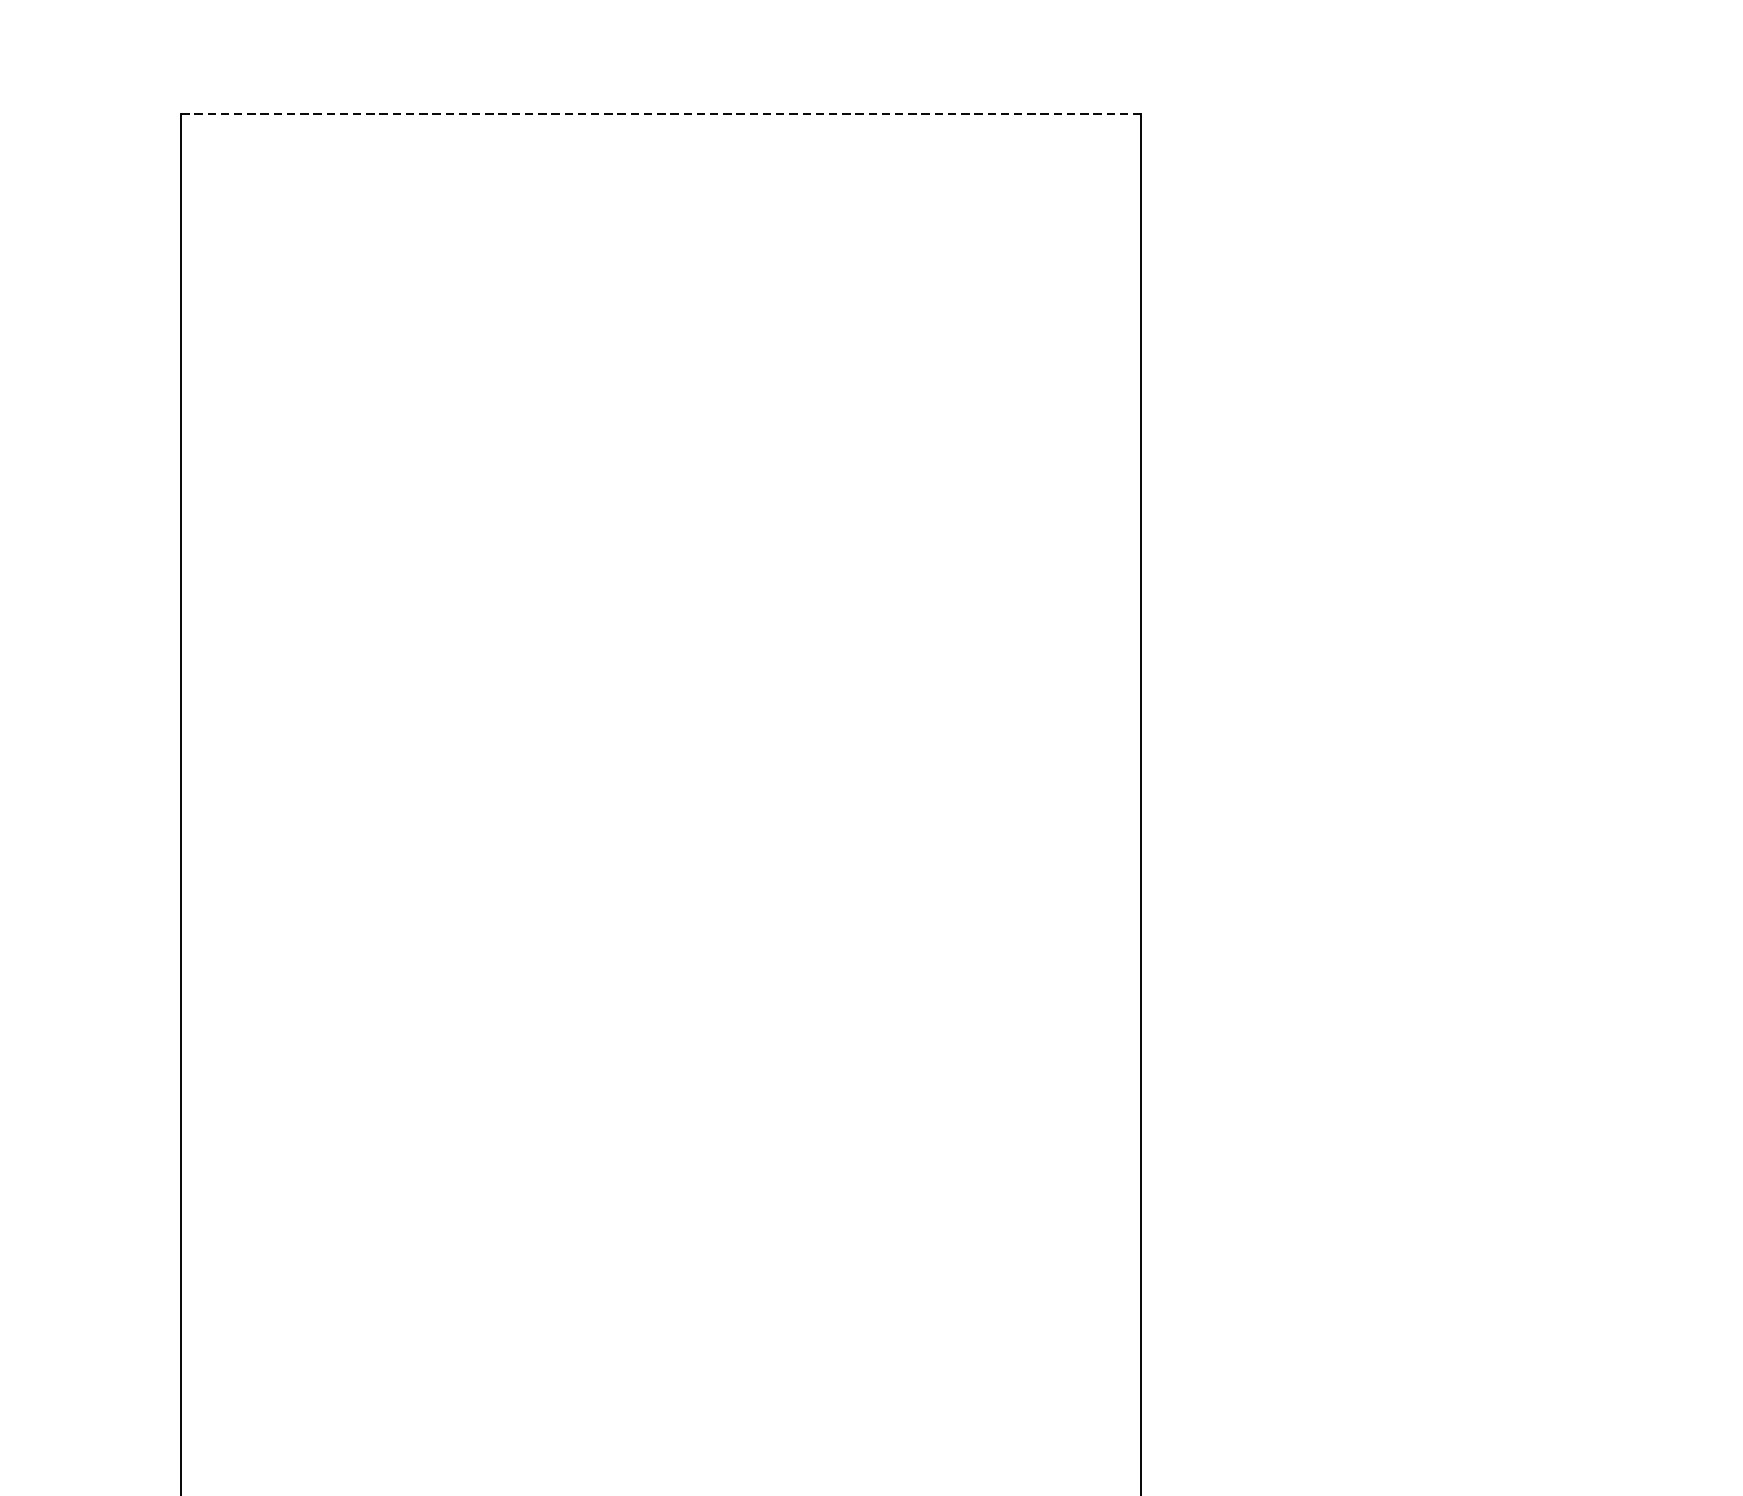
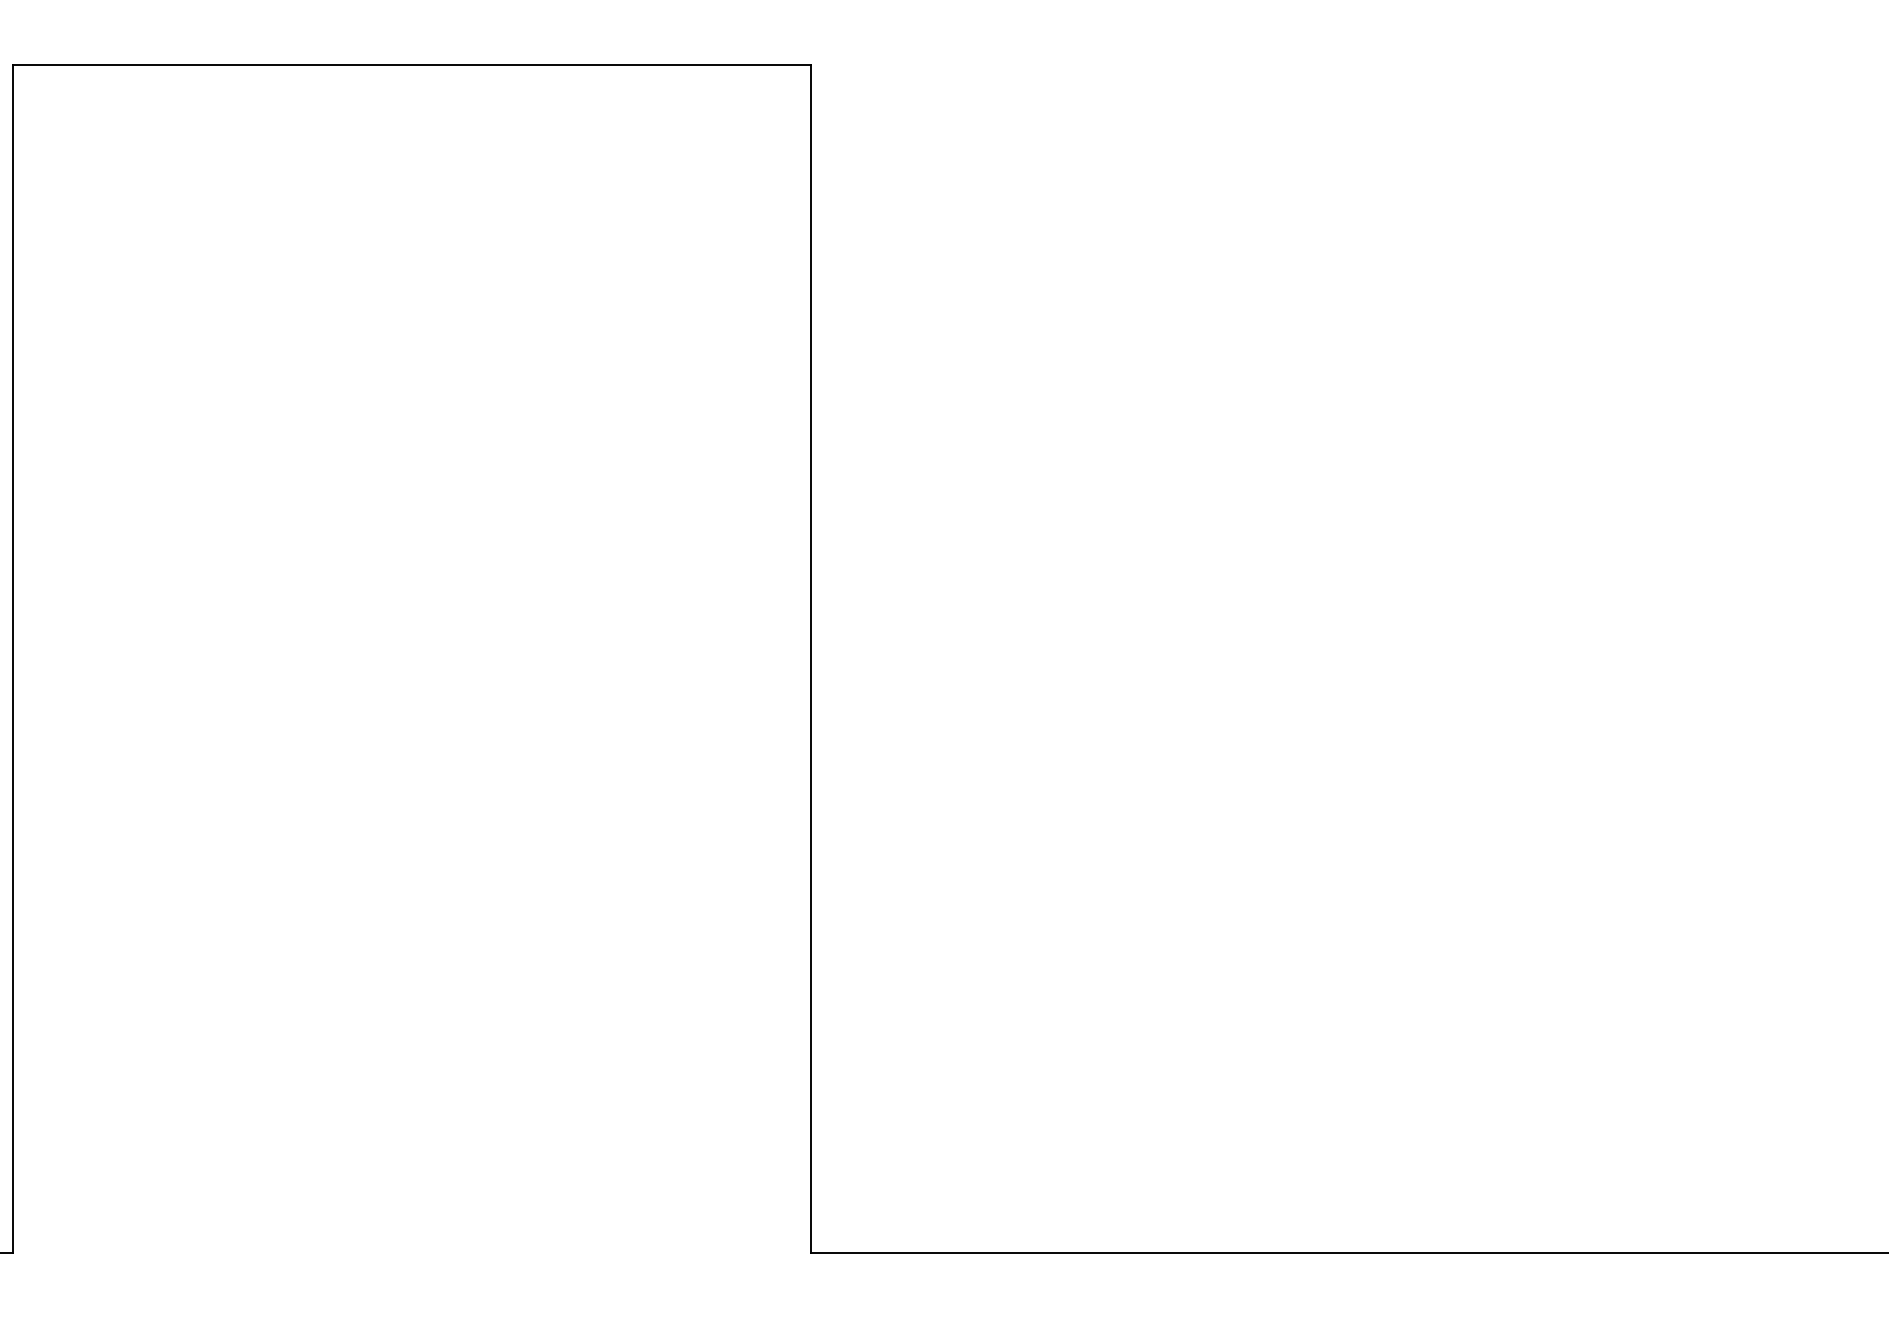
line: (661, 113) -> (412, 65), dashed -> solid

